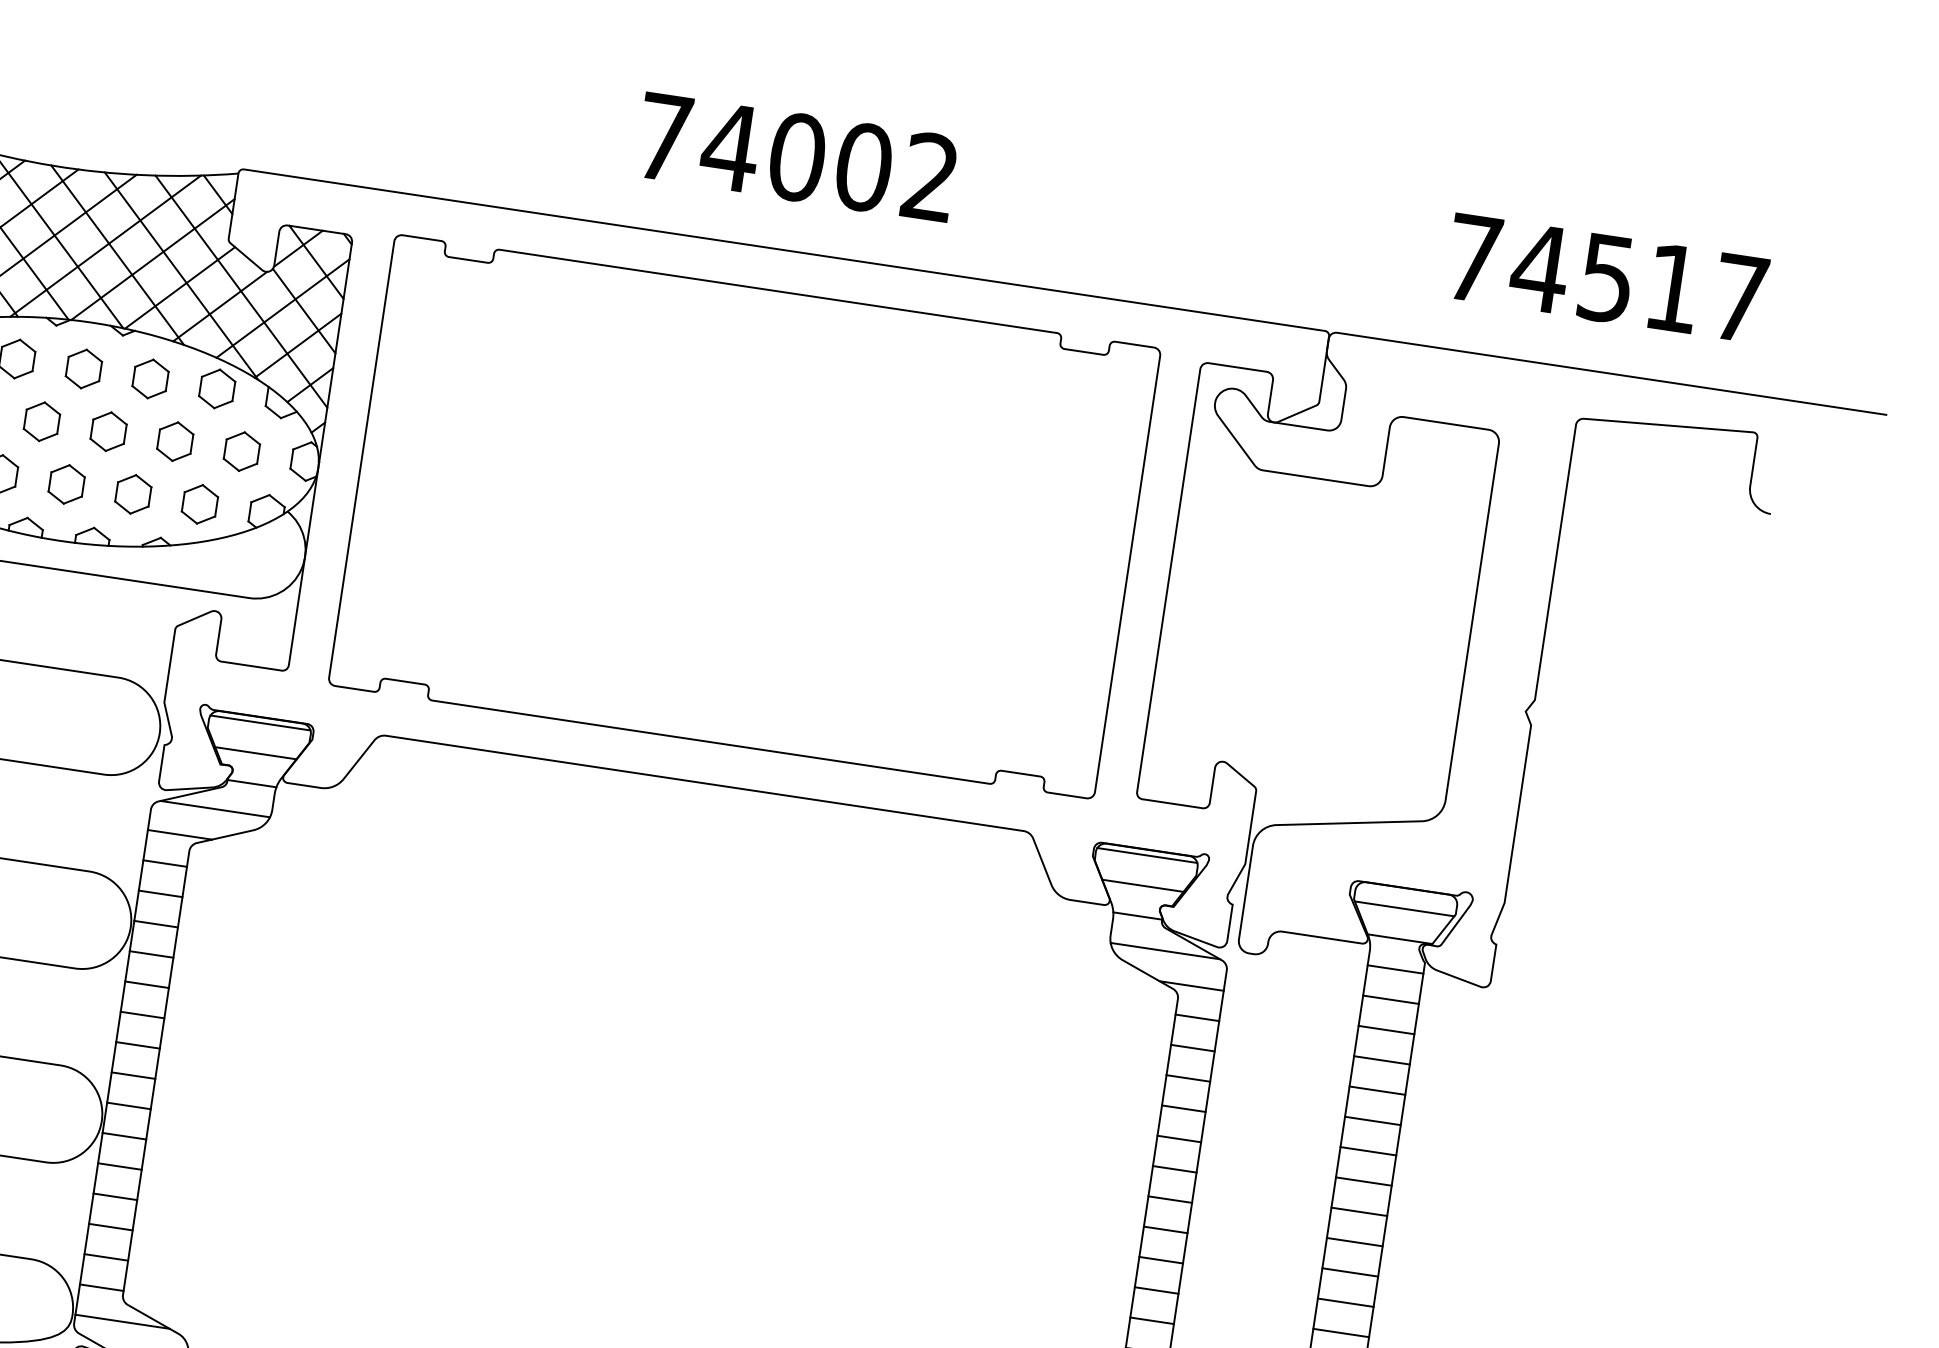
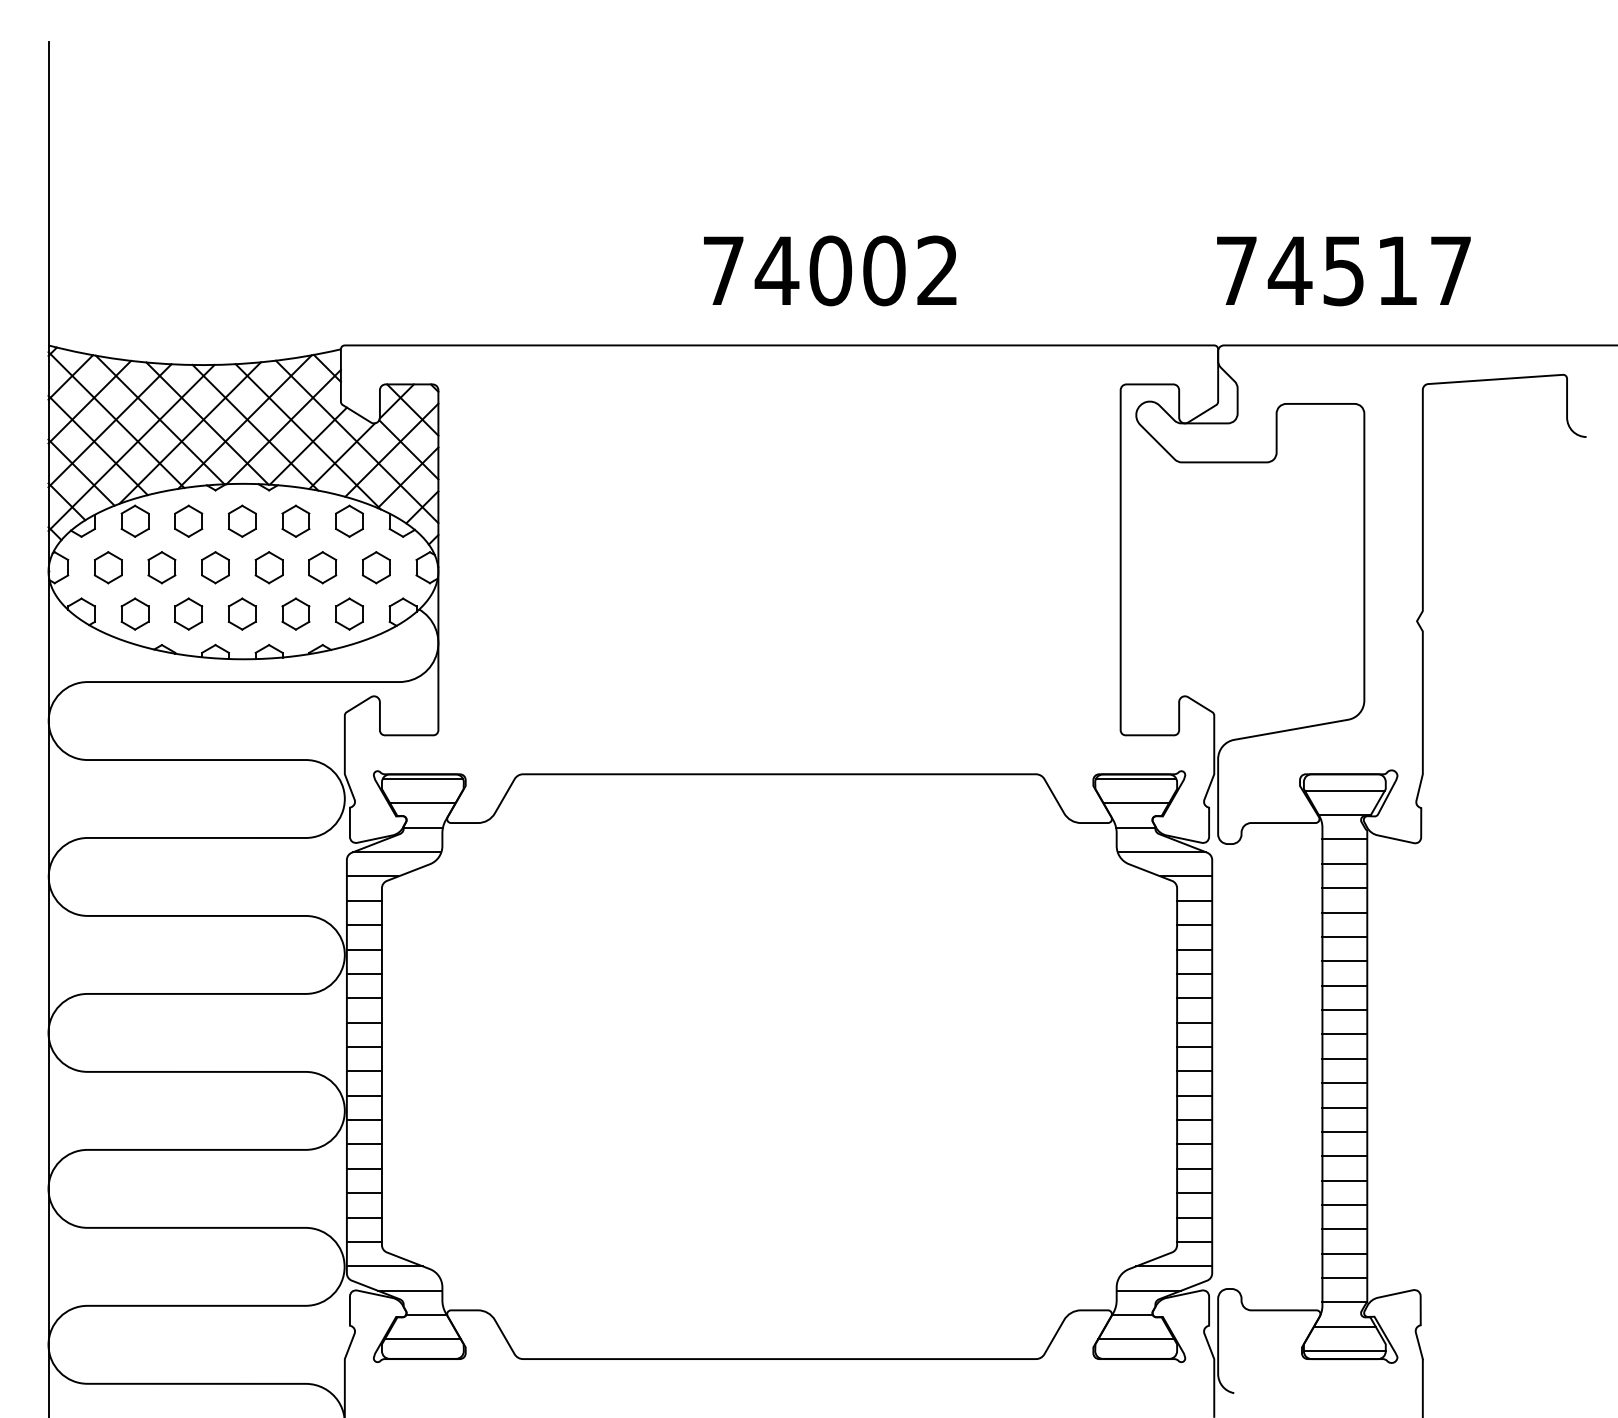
text: (797, 156) -> (830, 270), moved
text: (1606, 279) -> (1343, 271), moved
part: (744, 516) -> (779, 559), removed

